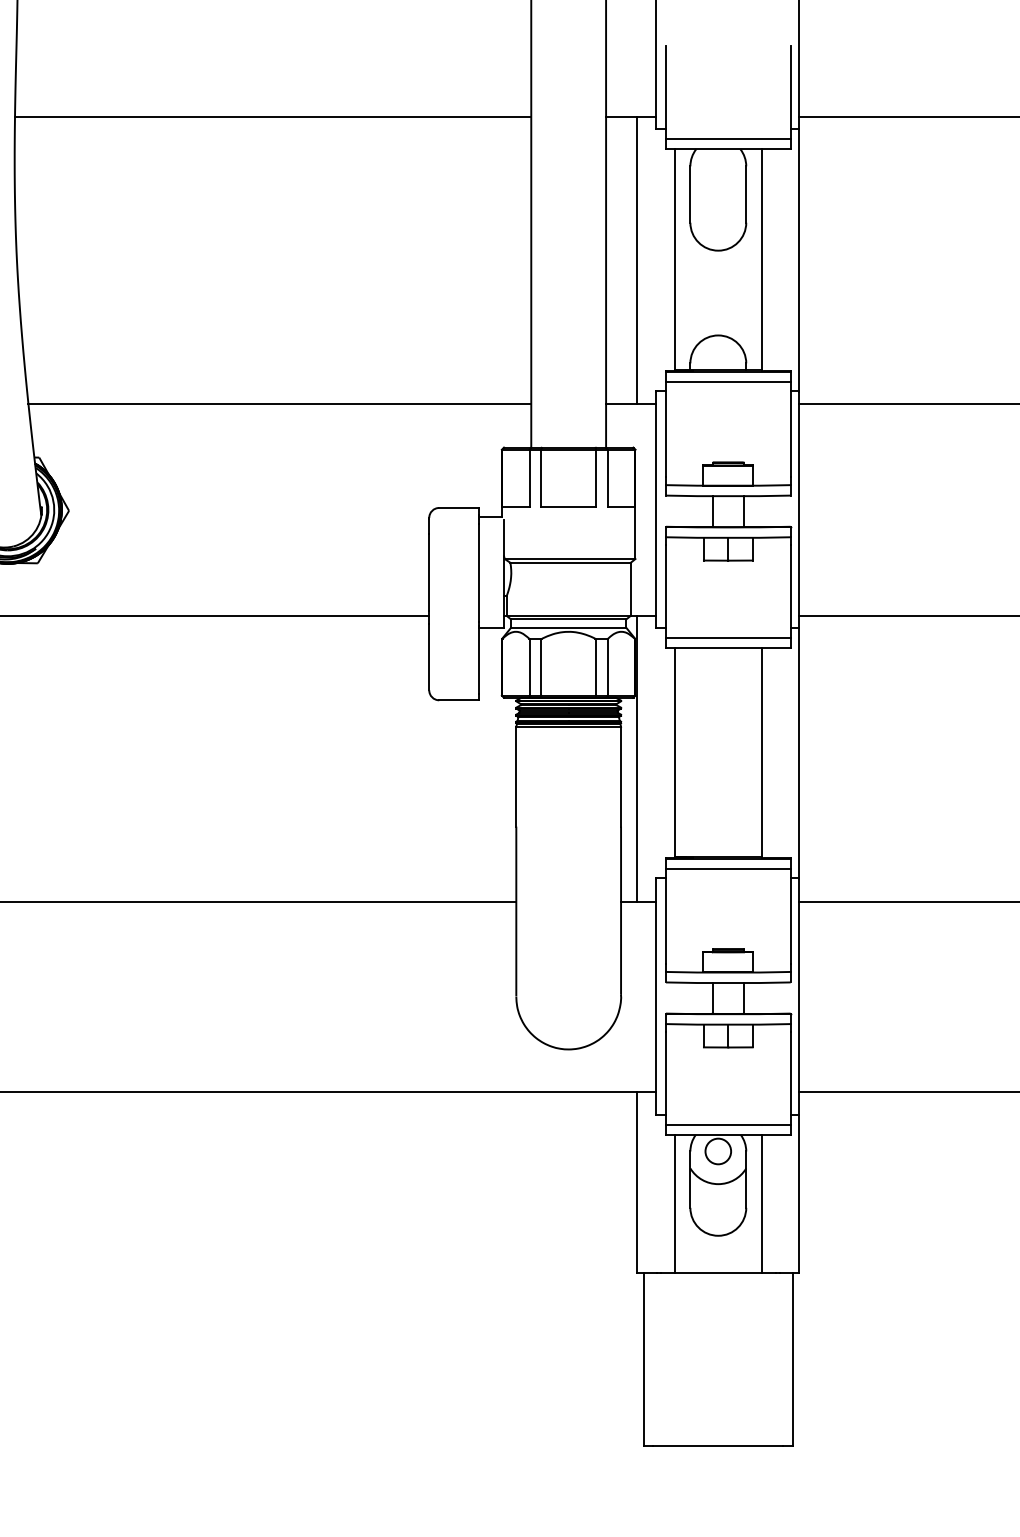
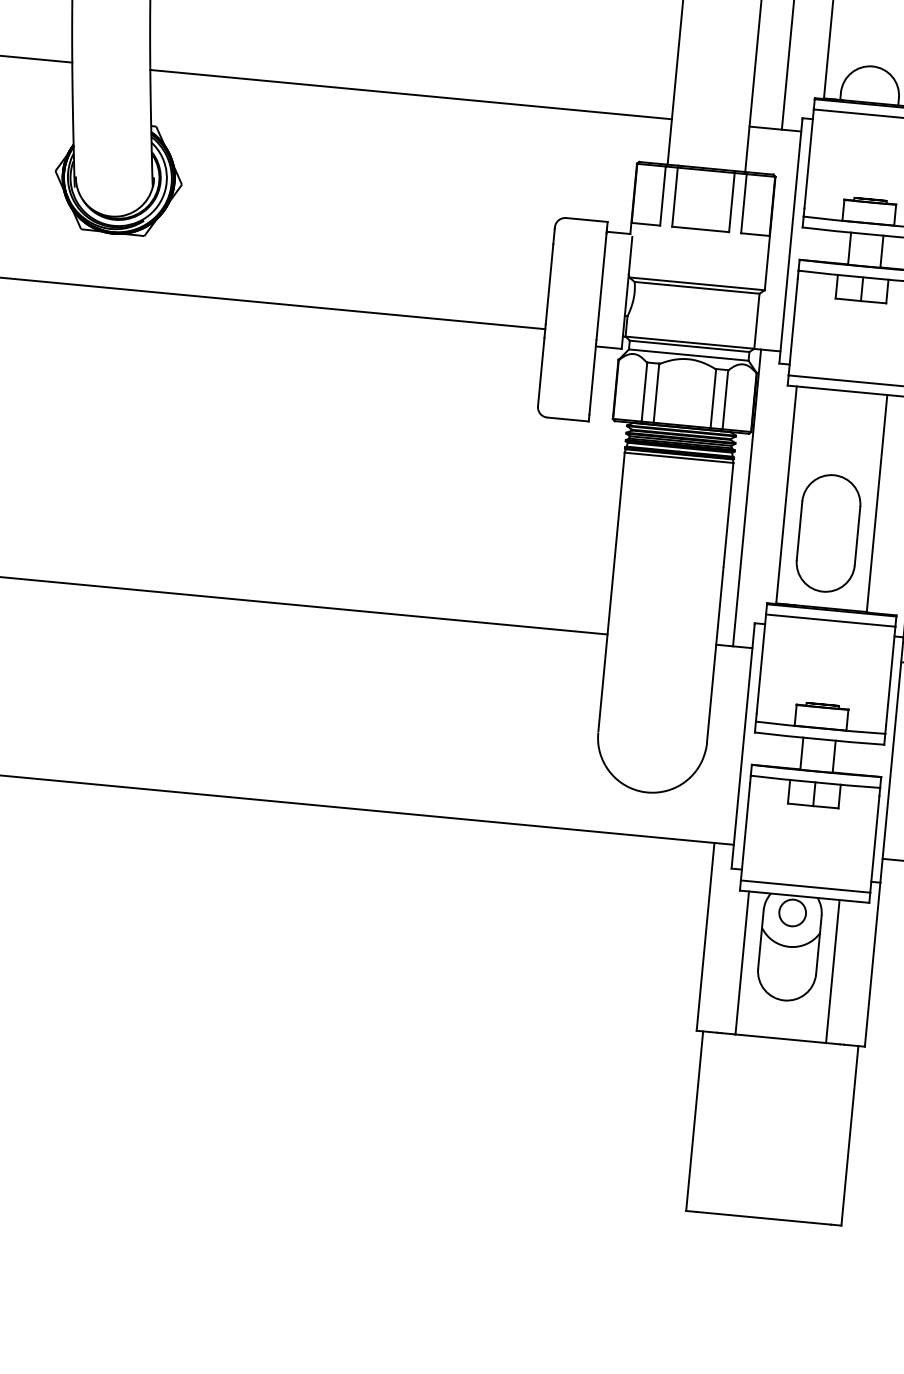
part: (718, 785) -> (828, 533), added

